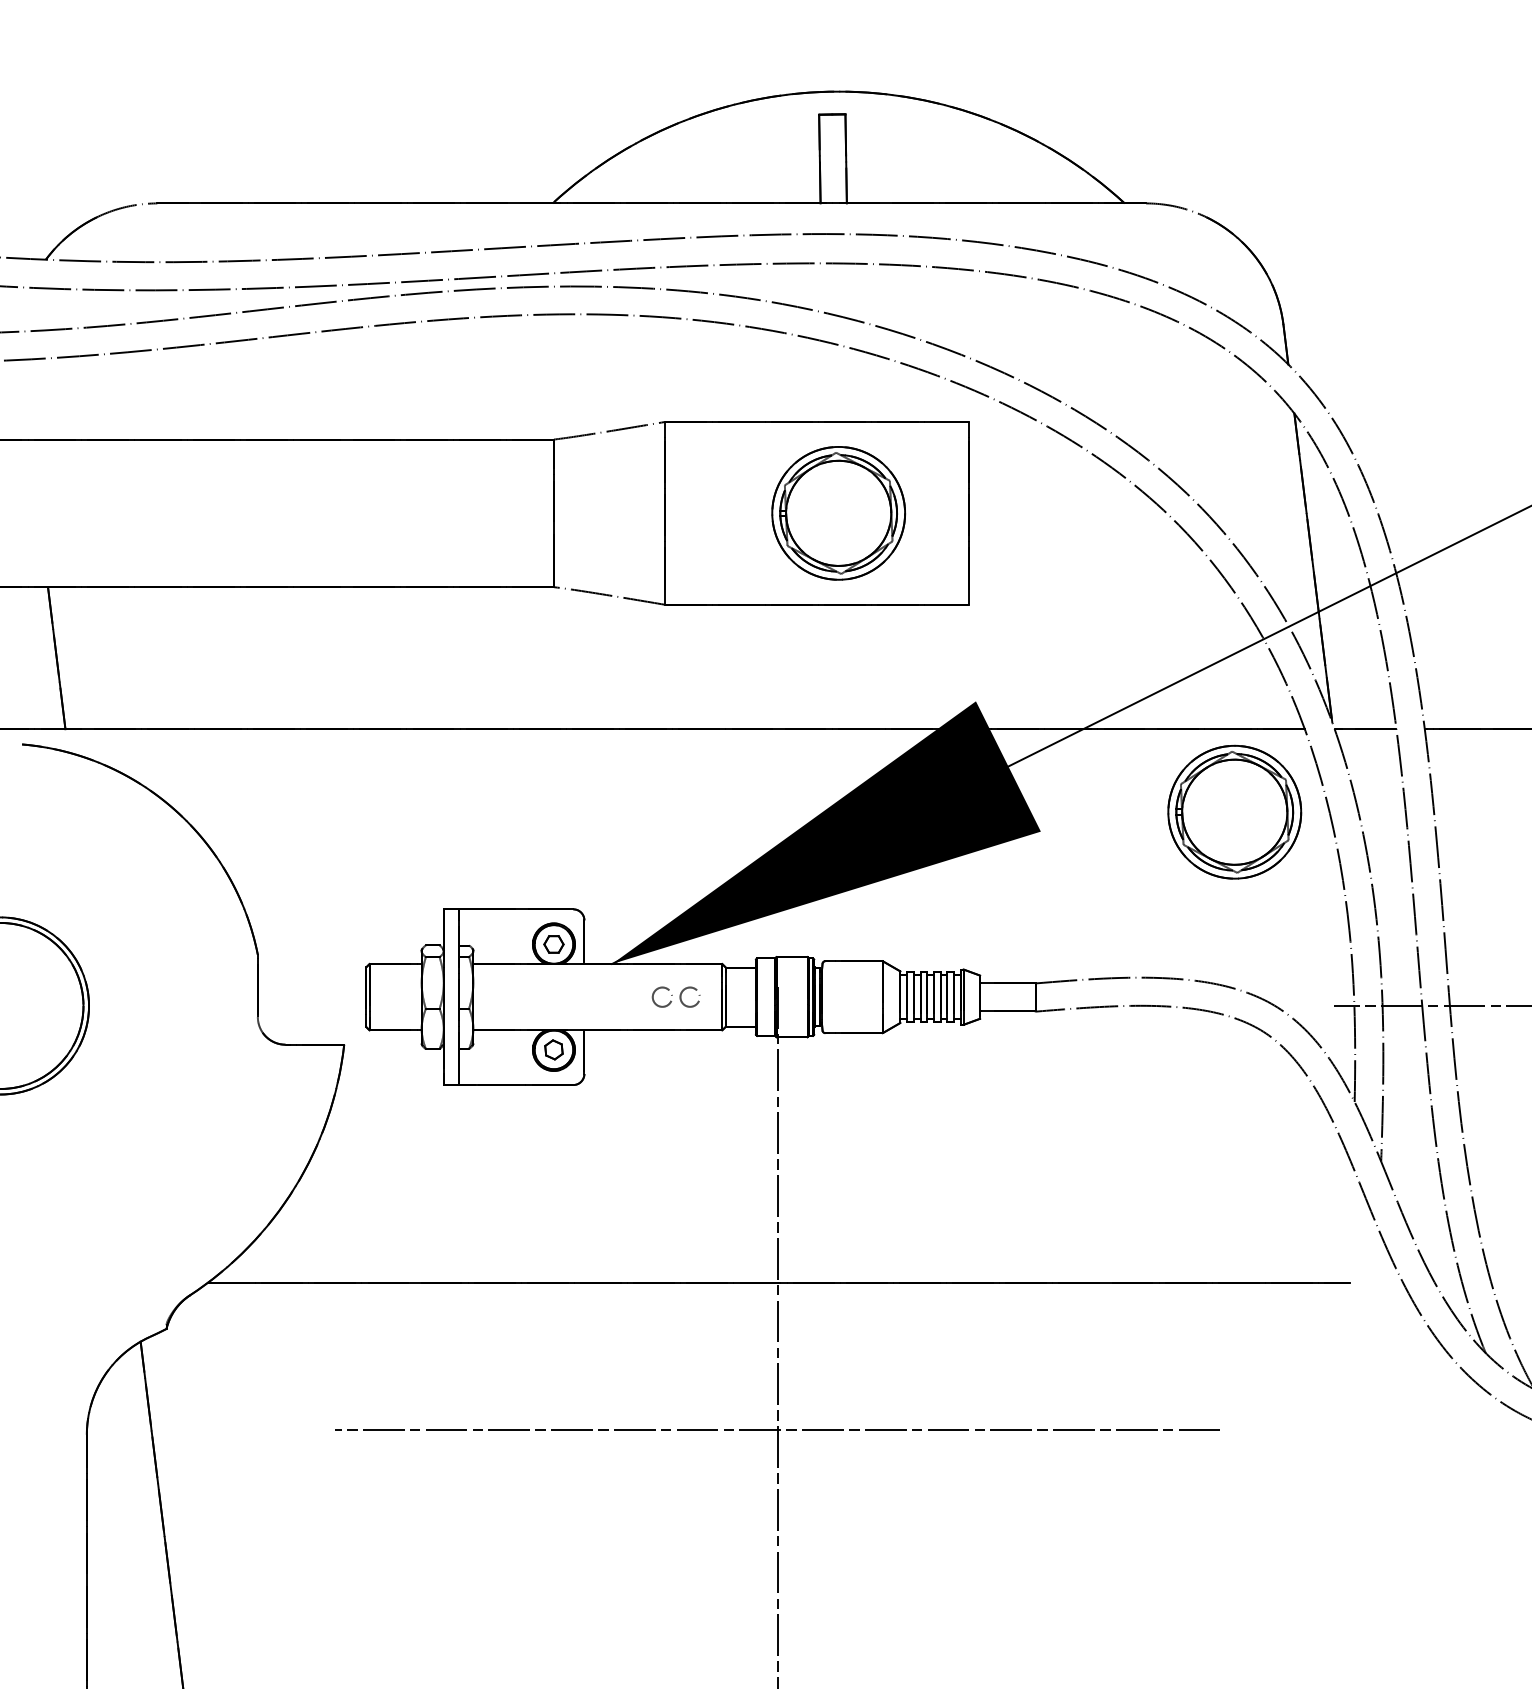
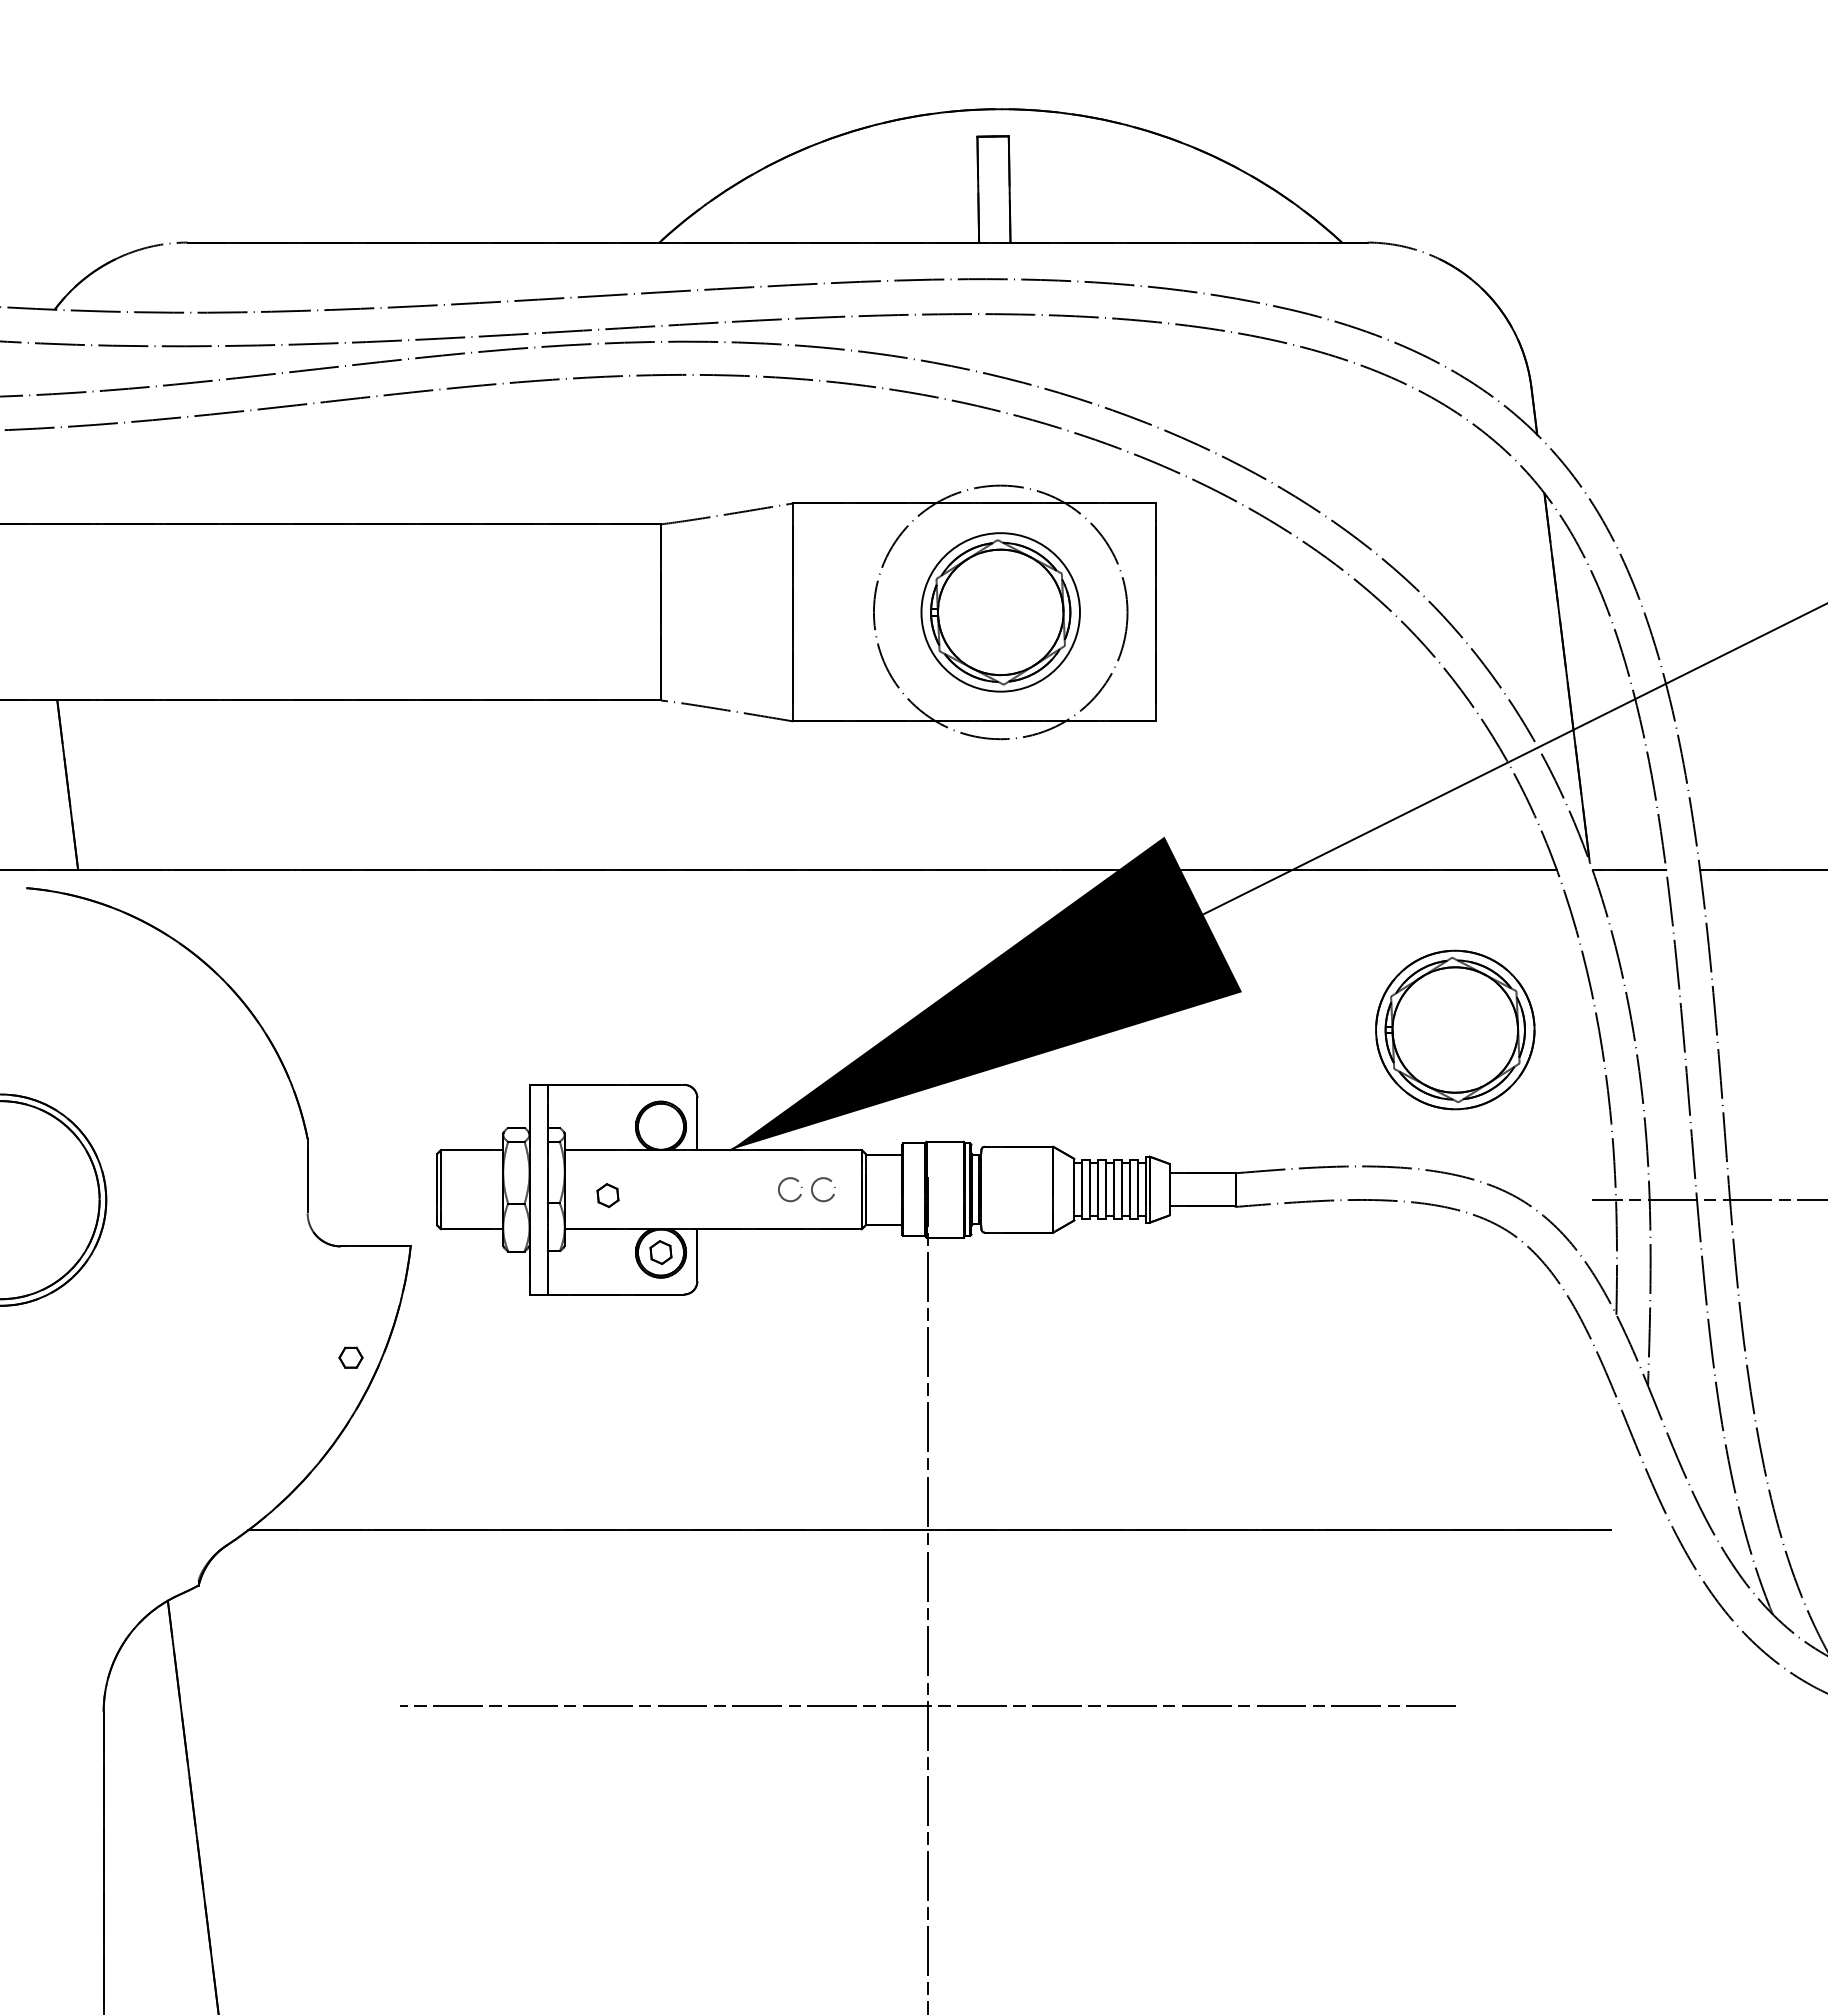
circle: (838, 513) -> (1000, 612), size x1.6
part: (1234, 811) -> (1455, 1029), moved
part: (553, 944) -> (350, 1357), moved
part: (509, 1002) -> (607, 1195), added

